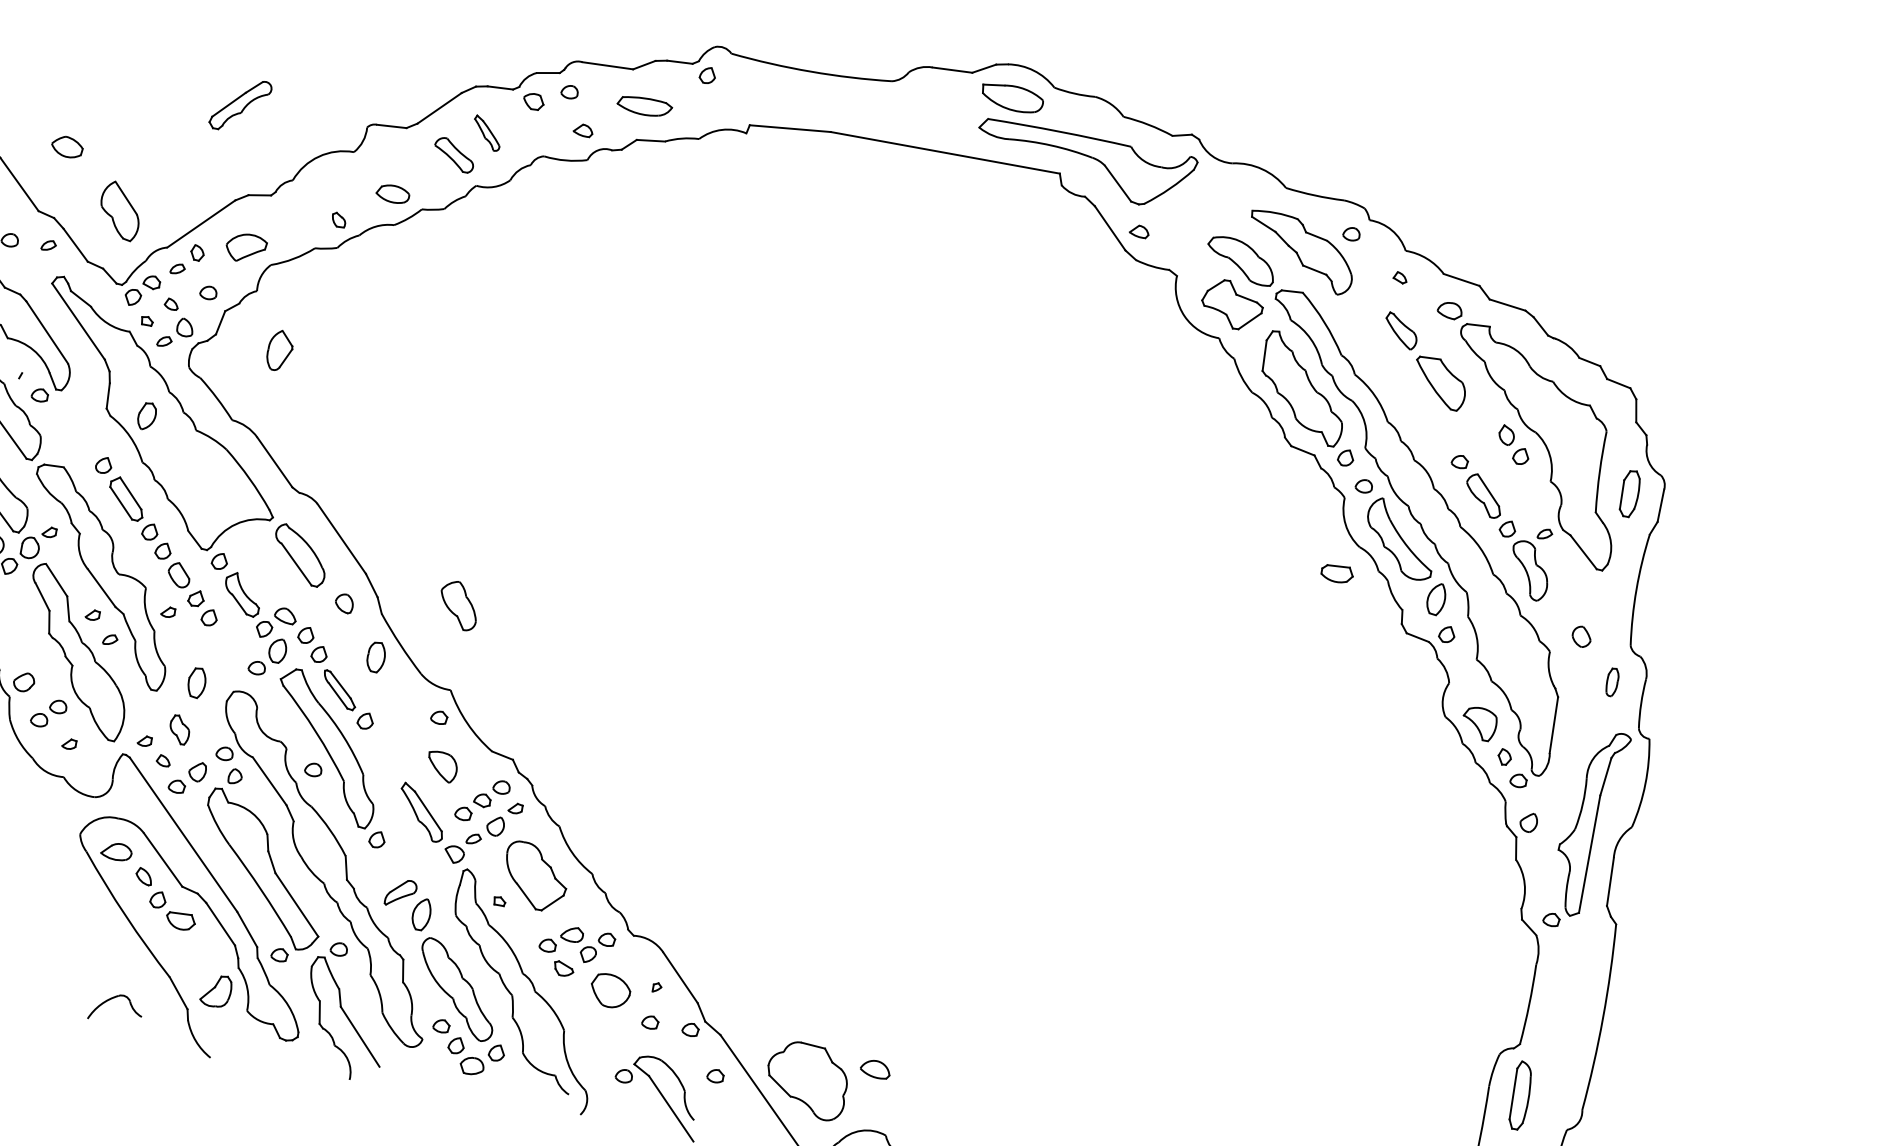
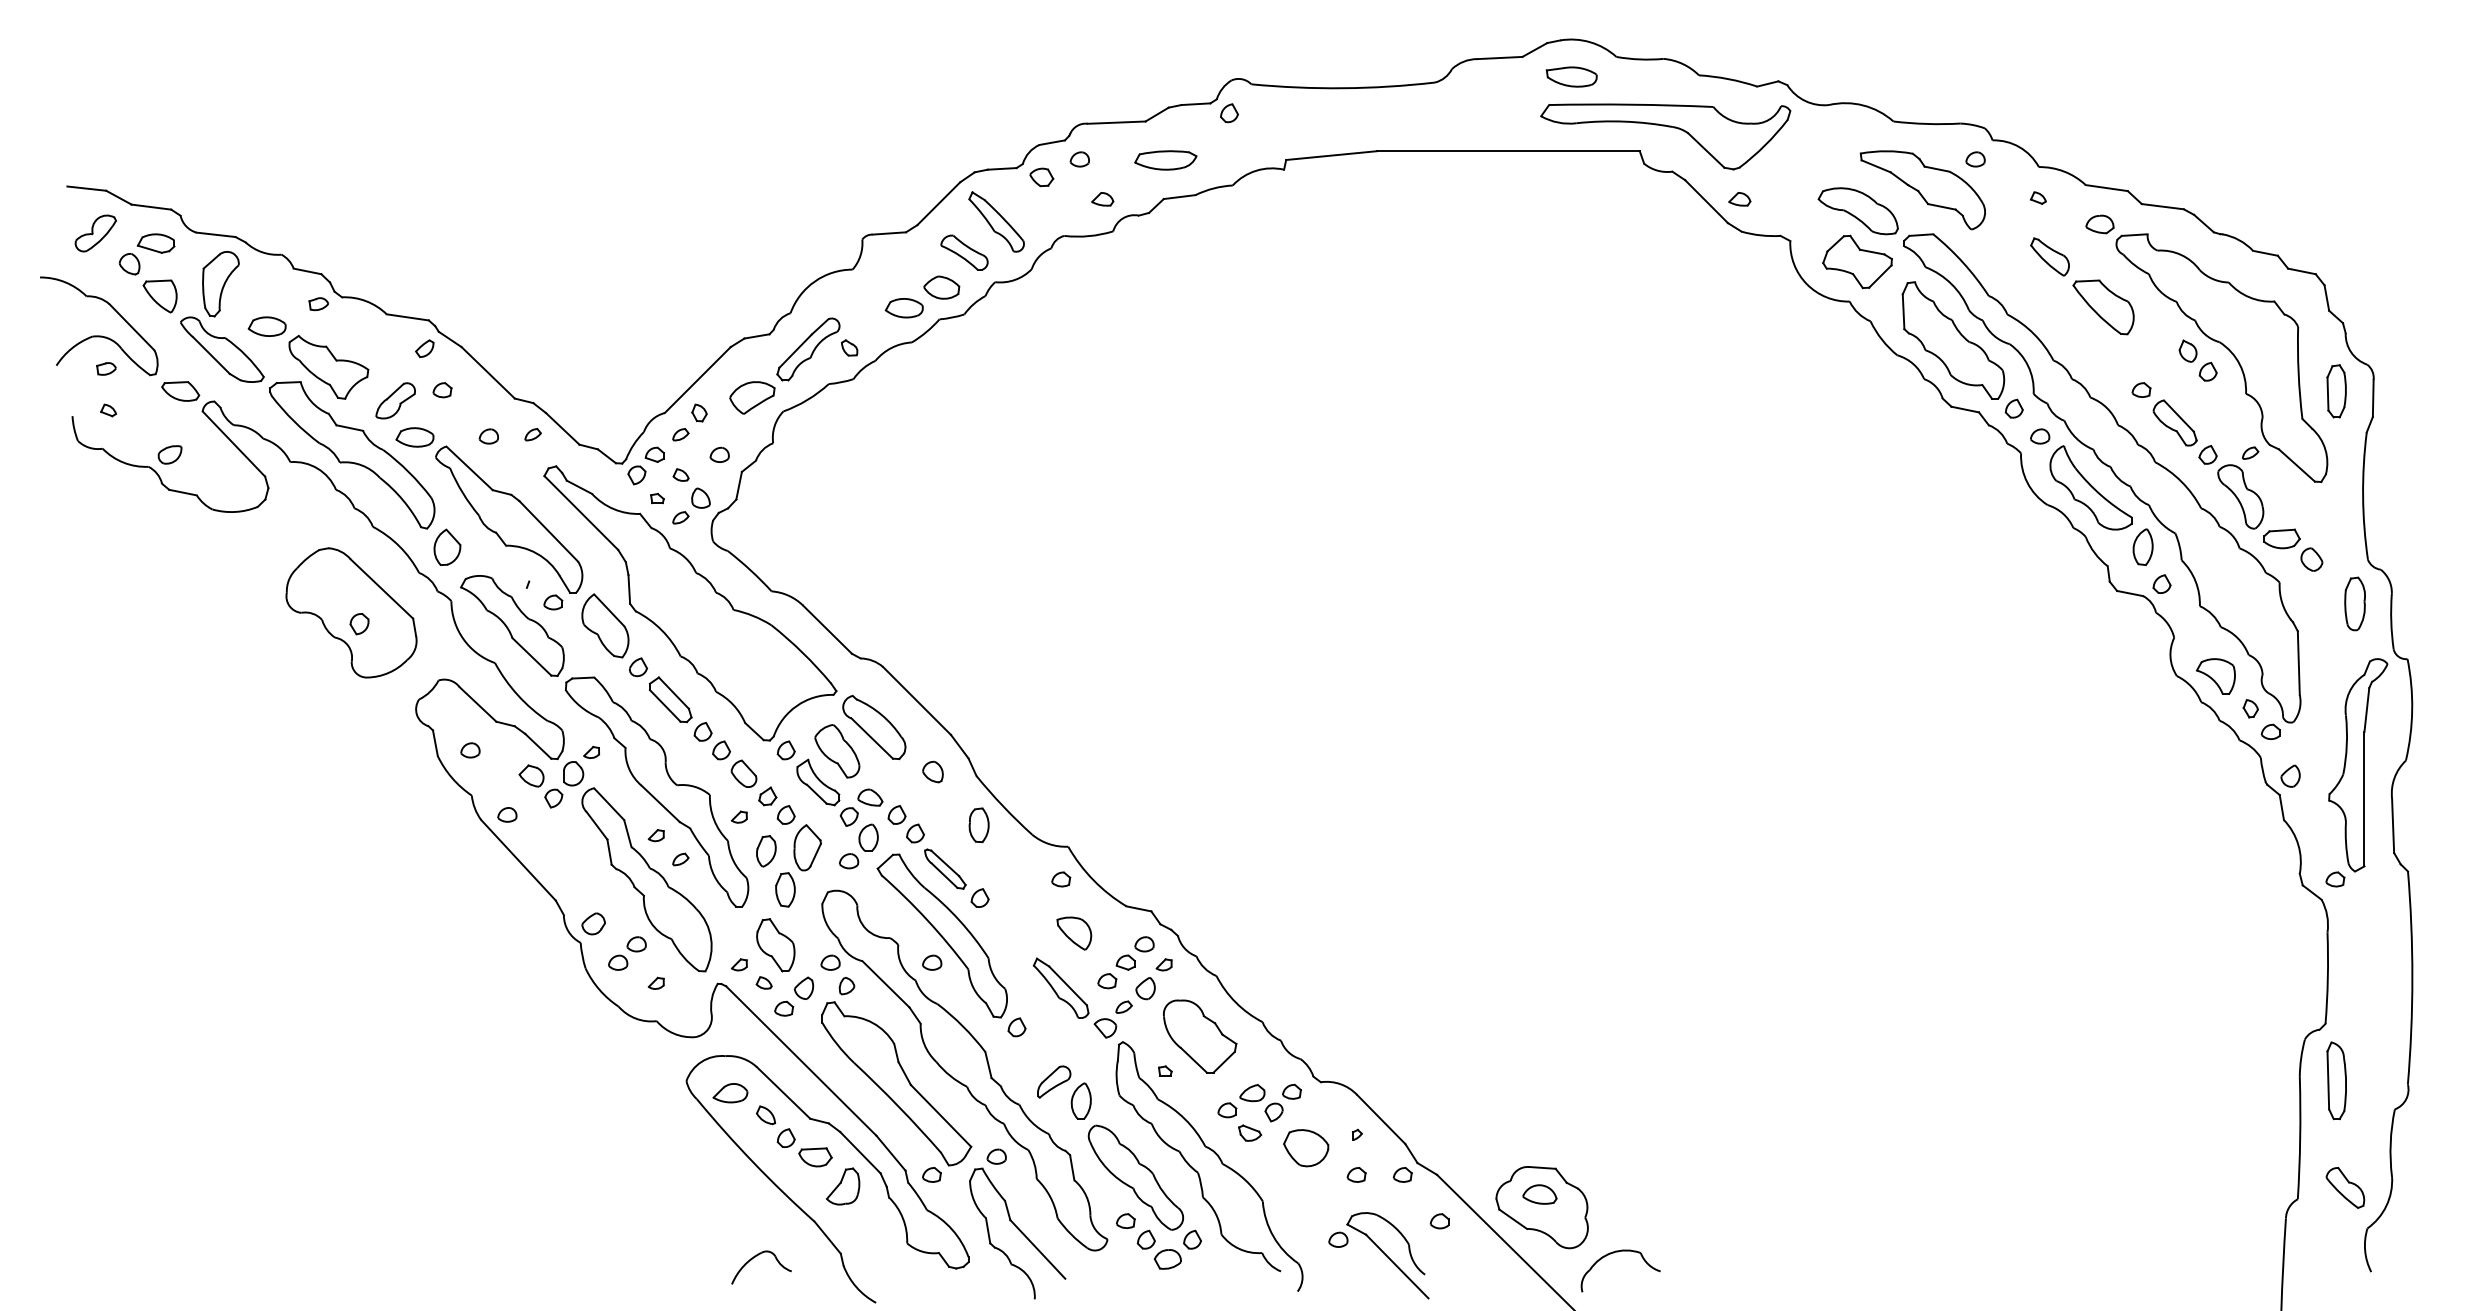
part: (1012, 97) -> (1571, 76), size x0.71
part: (240, 105) -> (808, 349), moved
part: (487, 132) -> (996, 221), size x1.67
part: (67, 146) -> (941, 287), moved
part: (120, 210) -> (605, 625), moved
part: (279, 350) -> (807, 847), moved
part: (147, 416) -> (766, 851), moved
part: (1336, 573) -> (2281, 538), moved
part: (458, 605) -> (837, 751), moved
part: (1611, 681) -> (2354, 603), size x1.67
part: (179, 729) -> (775, 945), size x1.67
part: (216, 990) -> (843, 1186), moved
part: (875, 1069) -> (1539, 1194), moved

